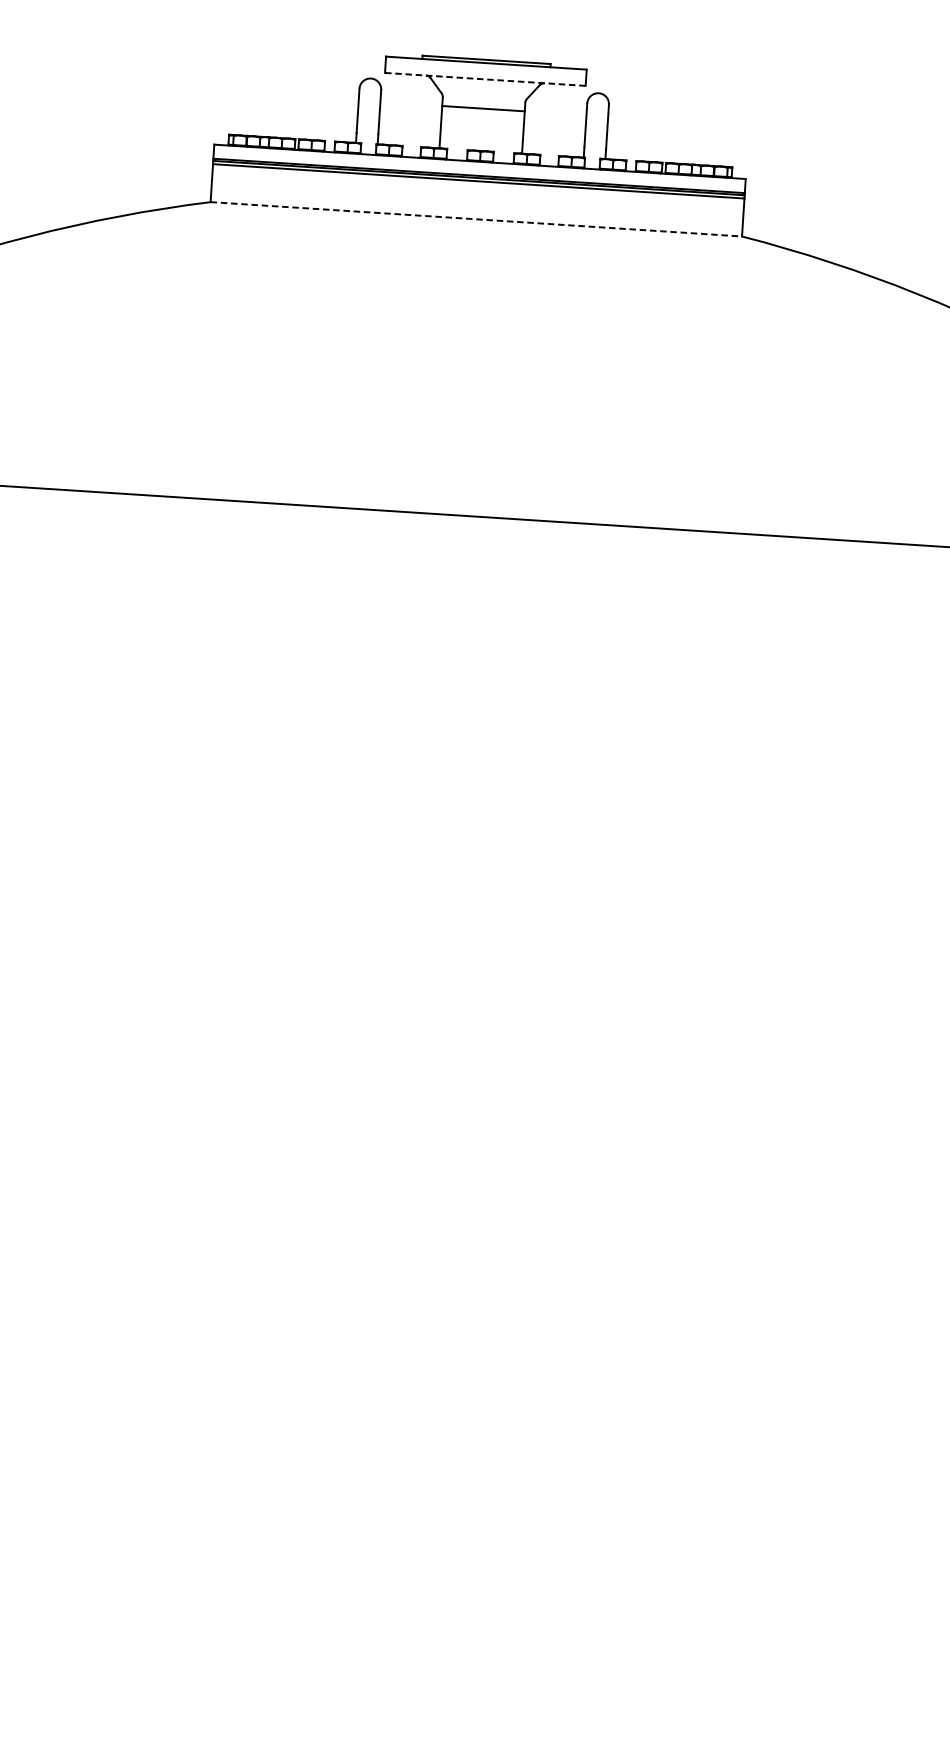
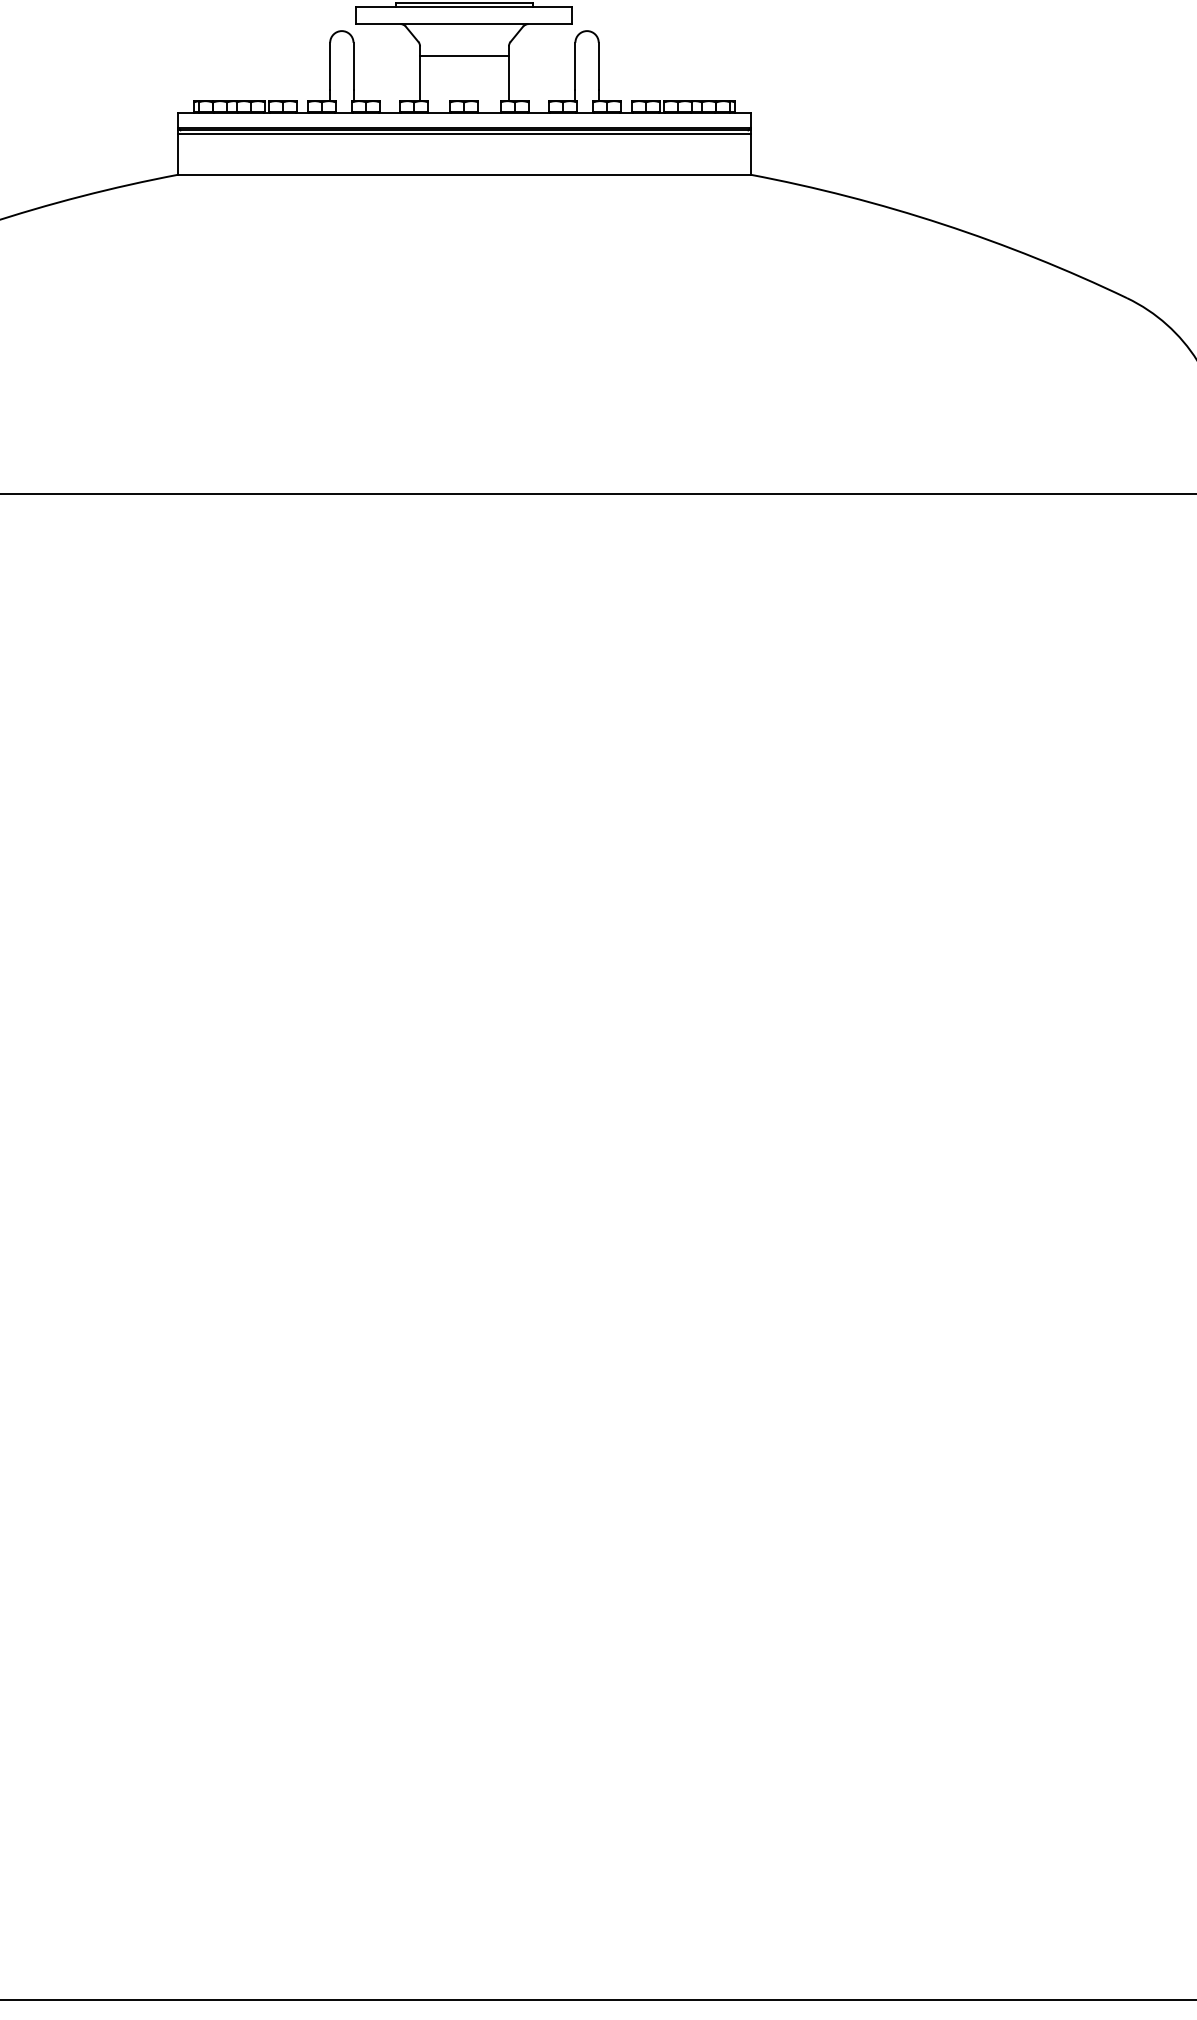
line: (485, 79) -> (464, 24), dashed -> solid
line: (476, 219) -> (464, 174), dashed -> solid

